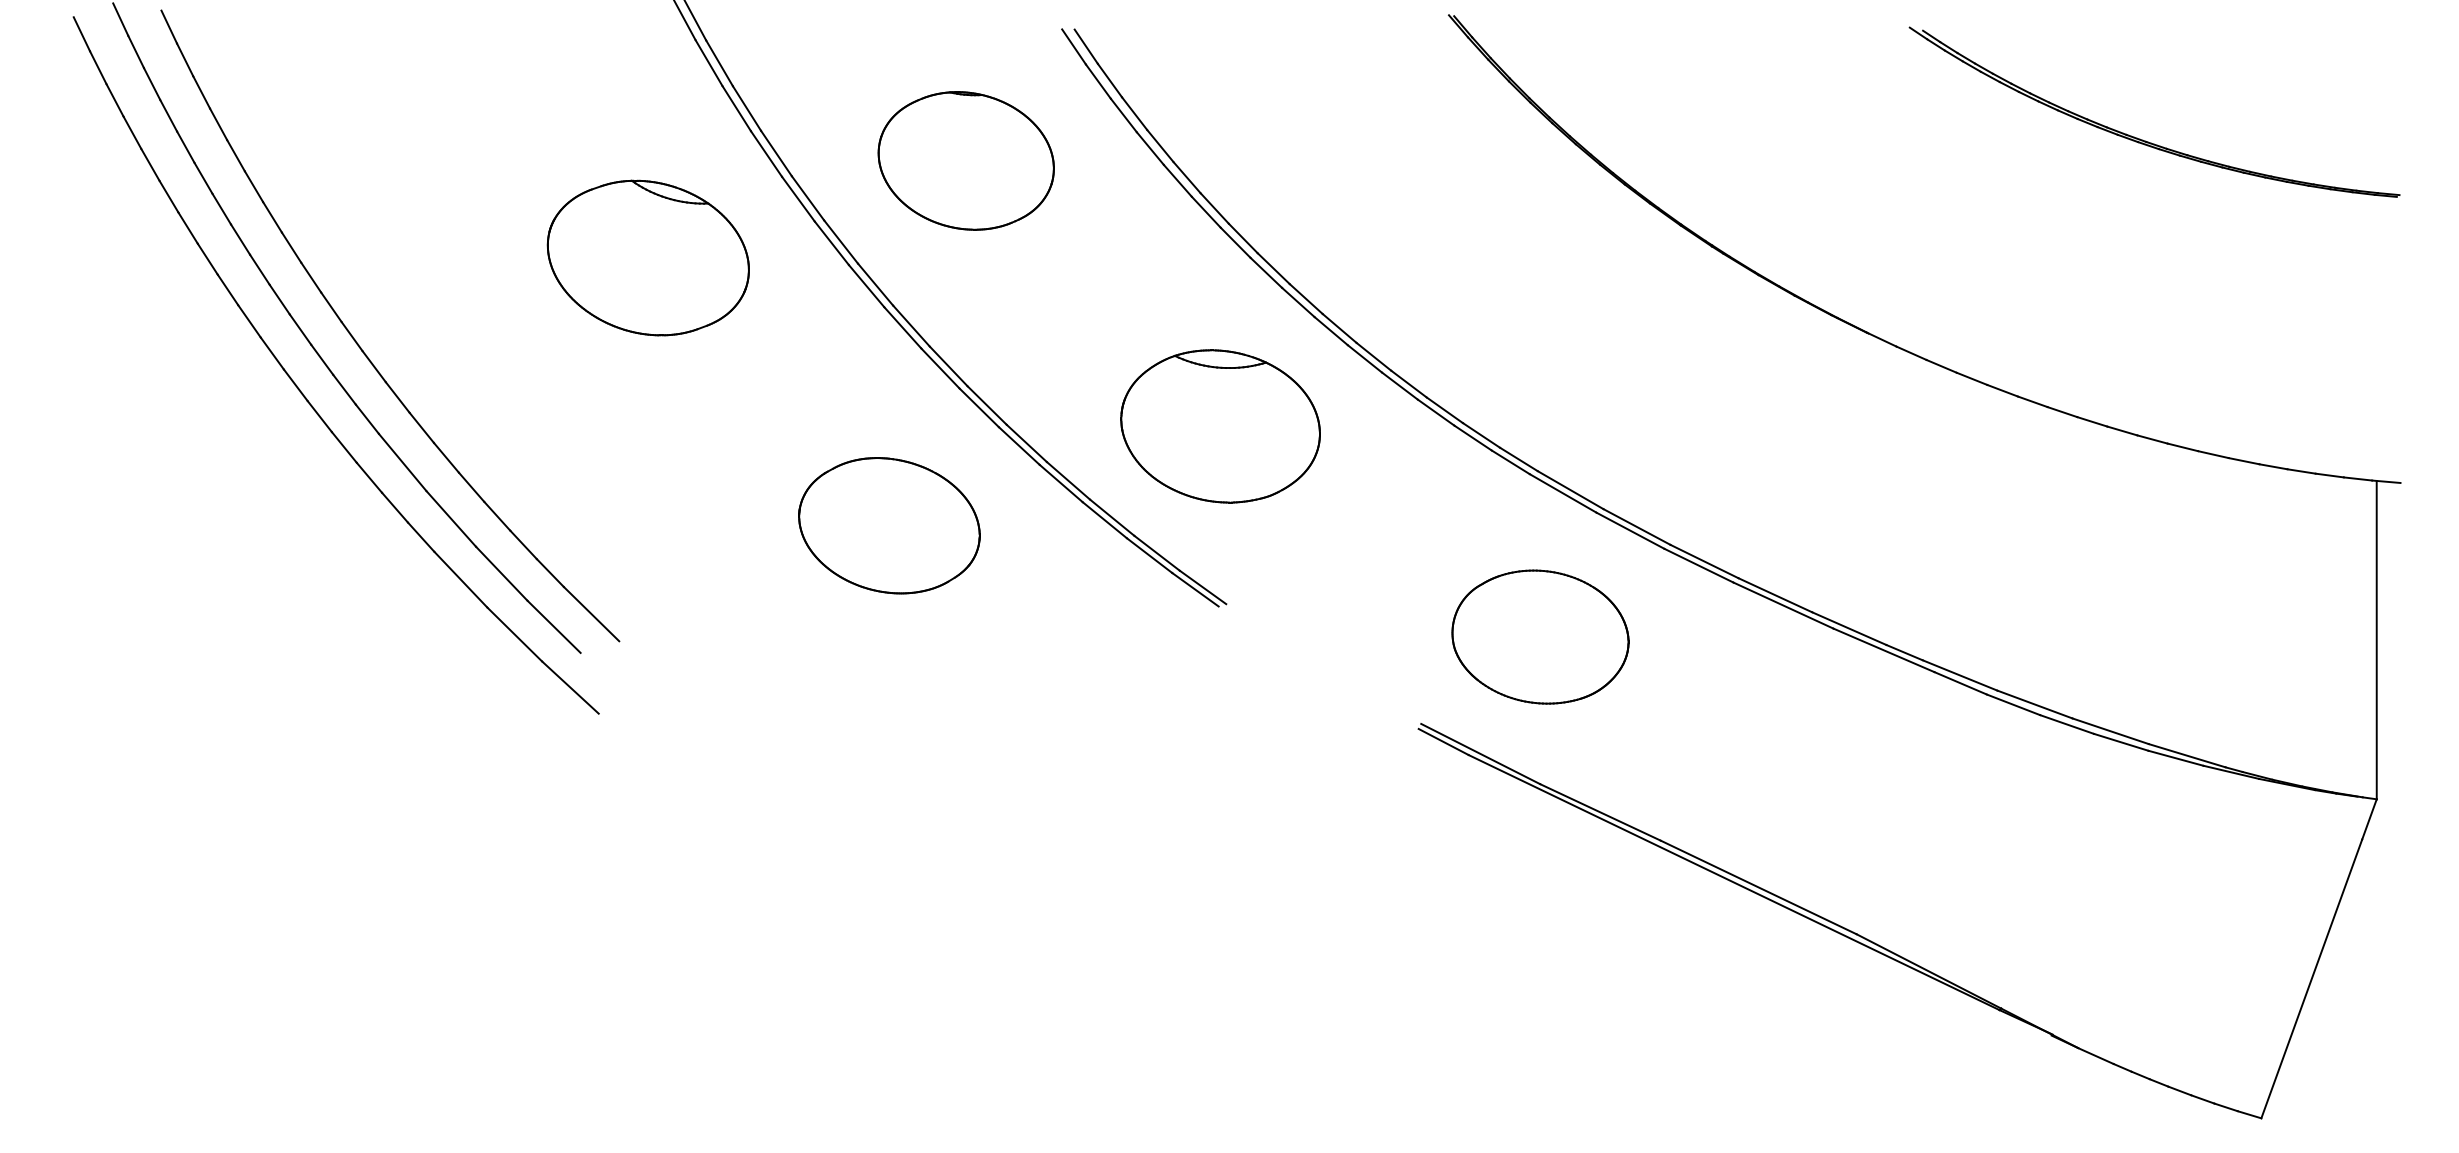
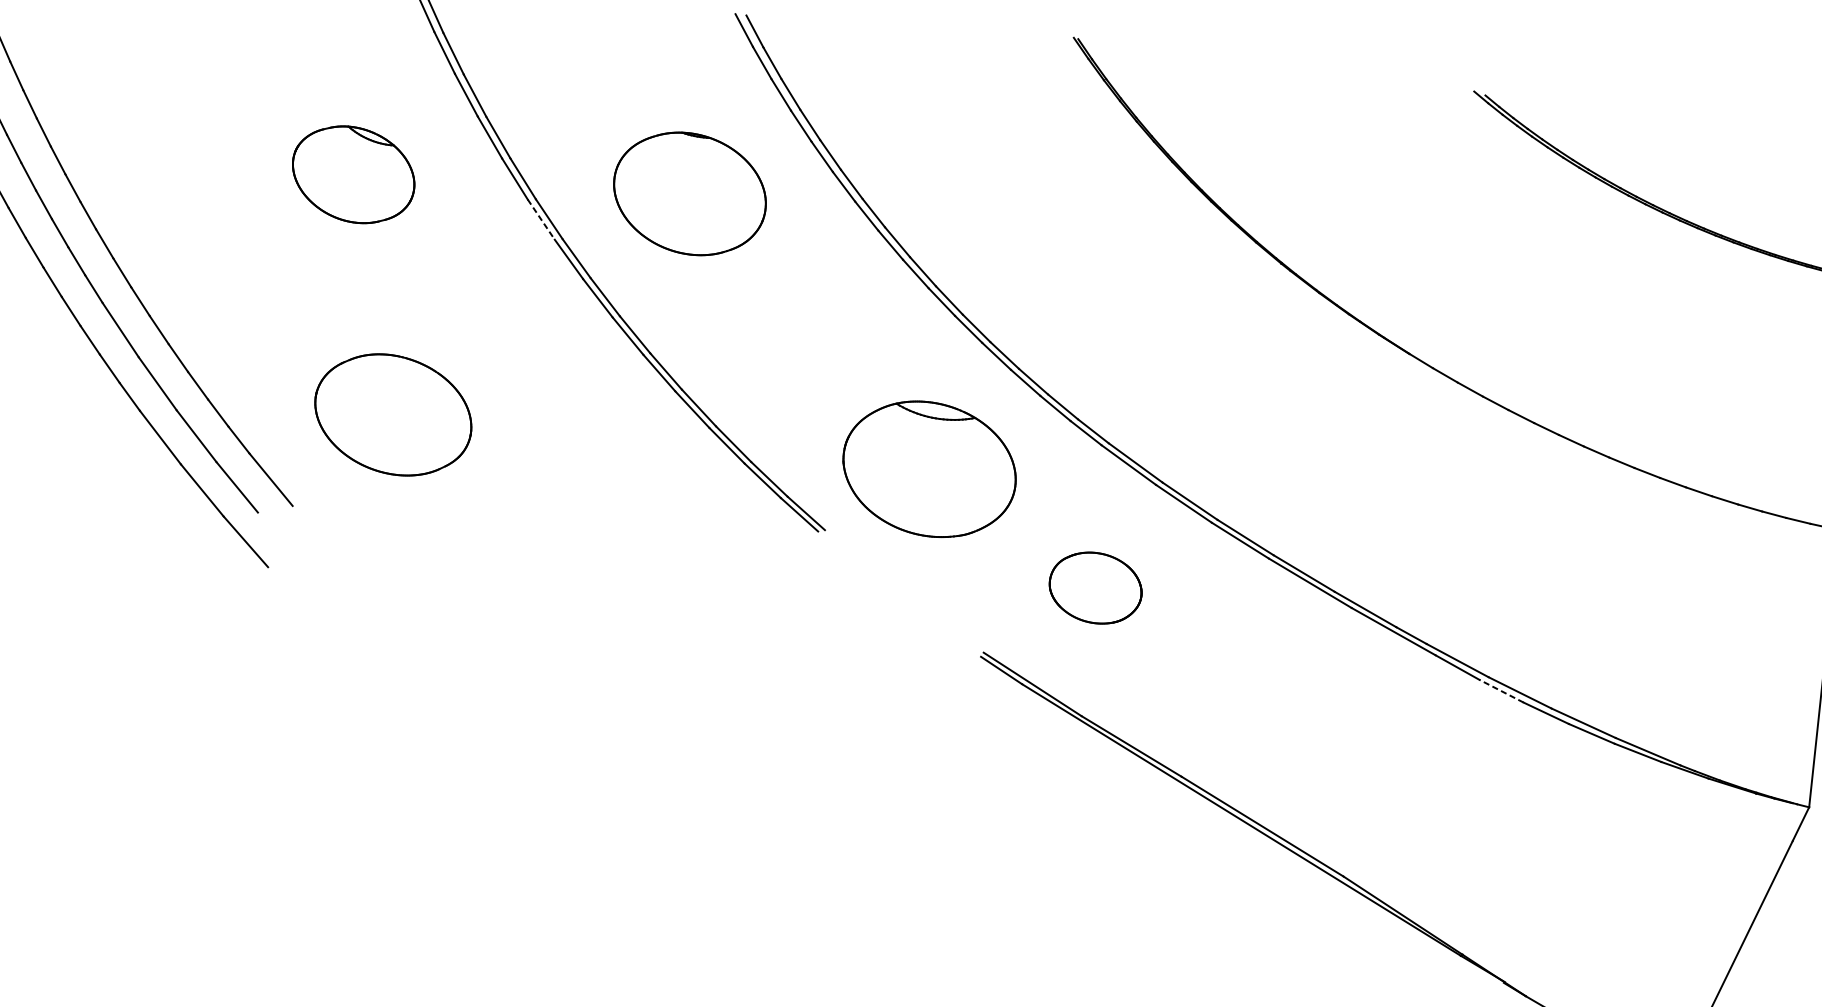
part: (965, 160) -> (689, 193), moved
part: (647, 257) -> (353, 174), size x0.7
line: (866, 286) -> (541, 219), solid -> dashed
part: (1220, 426) -> (929, 469), moved
part: (889, 525) -> (393, 414), moved
part: (1540, 636) -> (1095, 587), size x0.6
line: (2013, 704) -> (1501, 690), solid -> dashed

